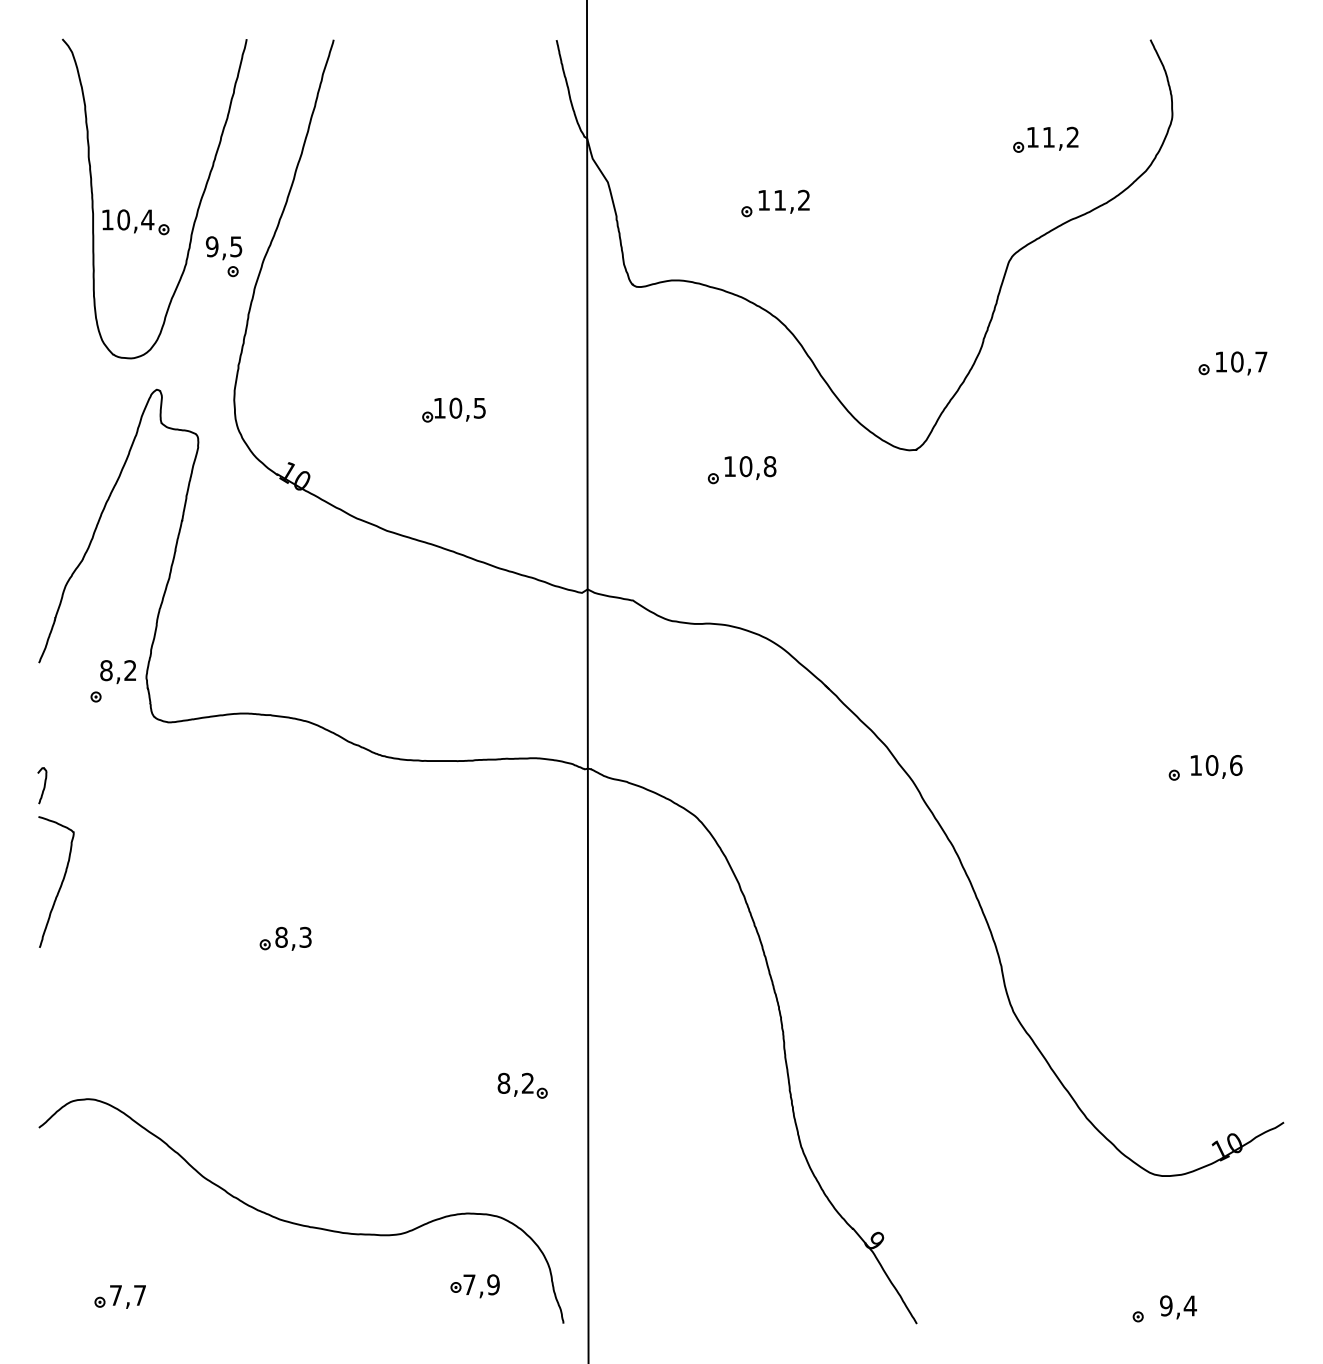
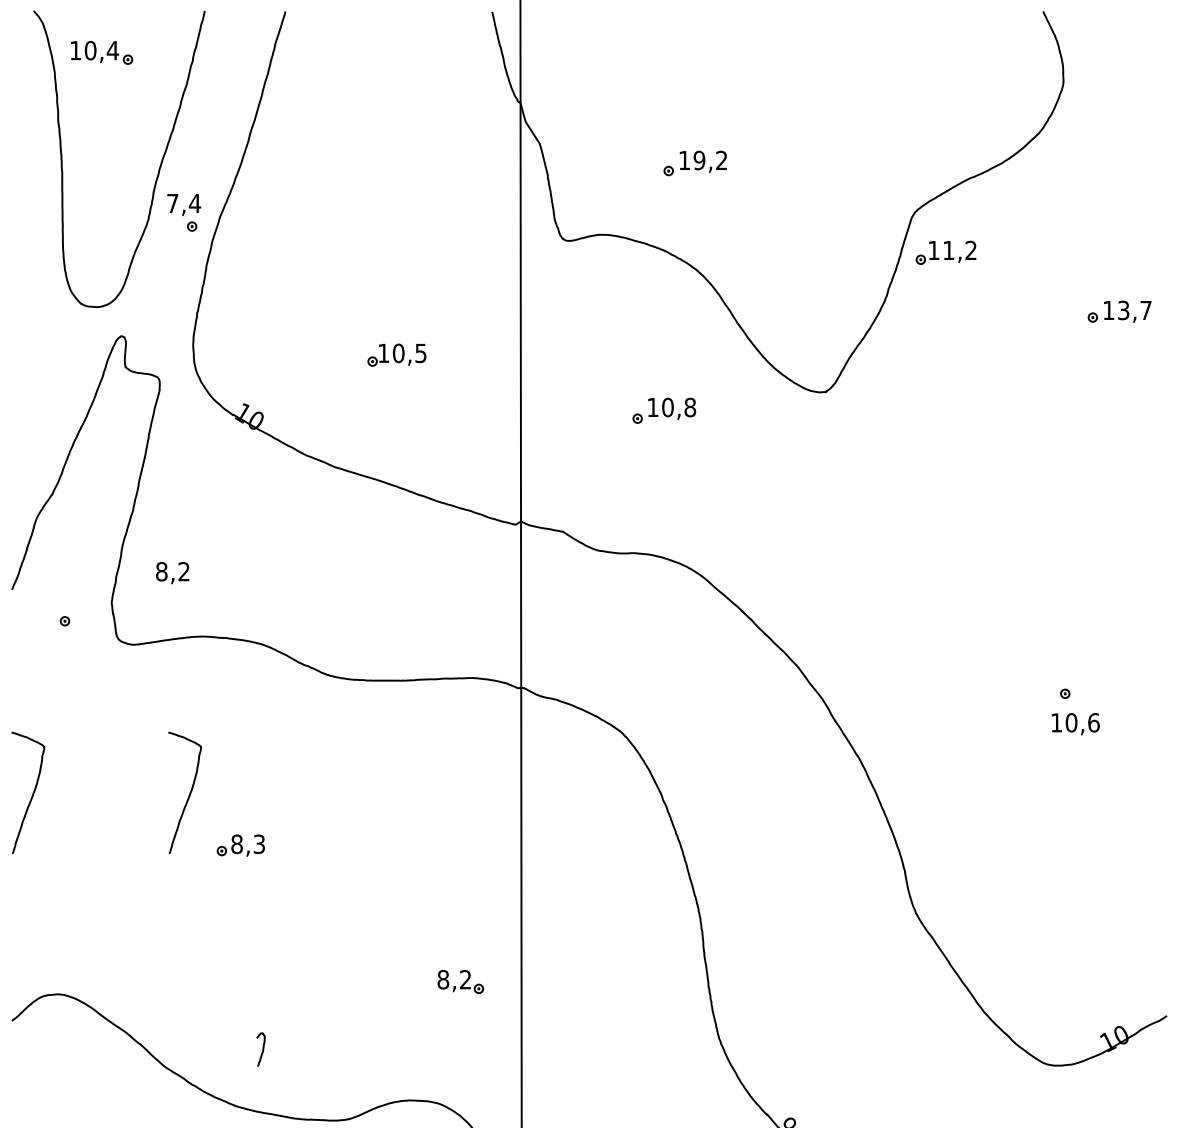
part: (1045, 139) -> (945, 252), moved
text: (779, 199) -> (698, 159), 11,2 -> 19,2
part: (135, 222) -> (101, 53), moved
text: (223, 246) -> (183, 203), 9,5 -> 7,4
text: (1237, 361) -> (1123, 310), 10,7 -> 13,7
text: (117, 672) -> (172, 573), moved
text: (1216, 766) -> (1075, 723), moved
curve: (43, 785) -> (262, 1049), moved
curve: (230, 881) -> (189, 792), added

